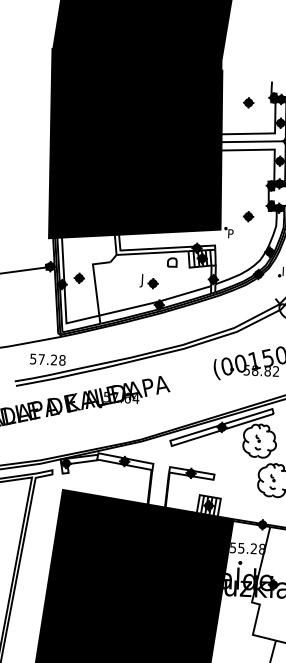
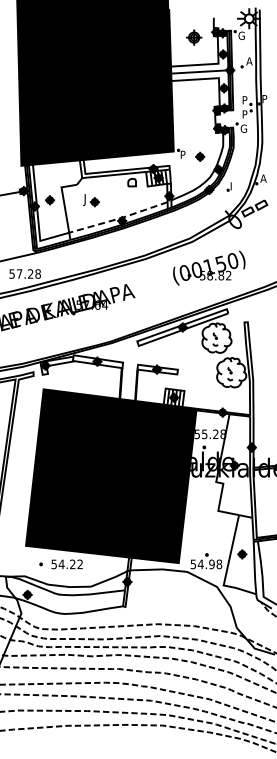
part: (248, 102) -> (193, 37), size x1.6
part: (248, 216) -> (200, 156), moved
part: (149, 281) -> (91, 200), moved
line: (155, 302) -> (118, 218), solid -> dashed

